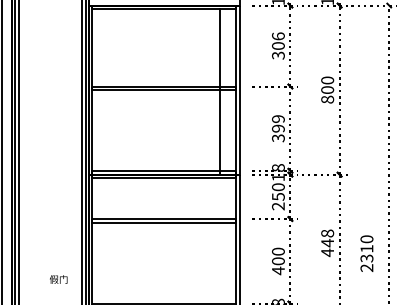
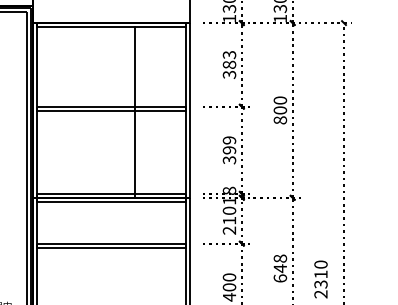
text: (278, 40) -> (229, 59), 306 -> 383
line: (220, 91) -> (135, 111), moved
text: (278, 196) -> (229, 220), 250 -> 210
text: (327, 252) -> (280, 278), 448 -> 648

